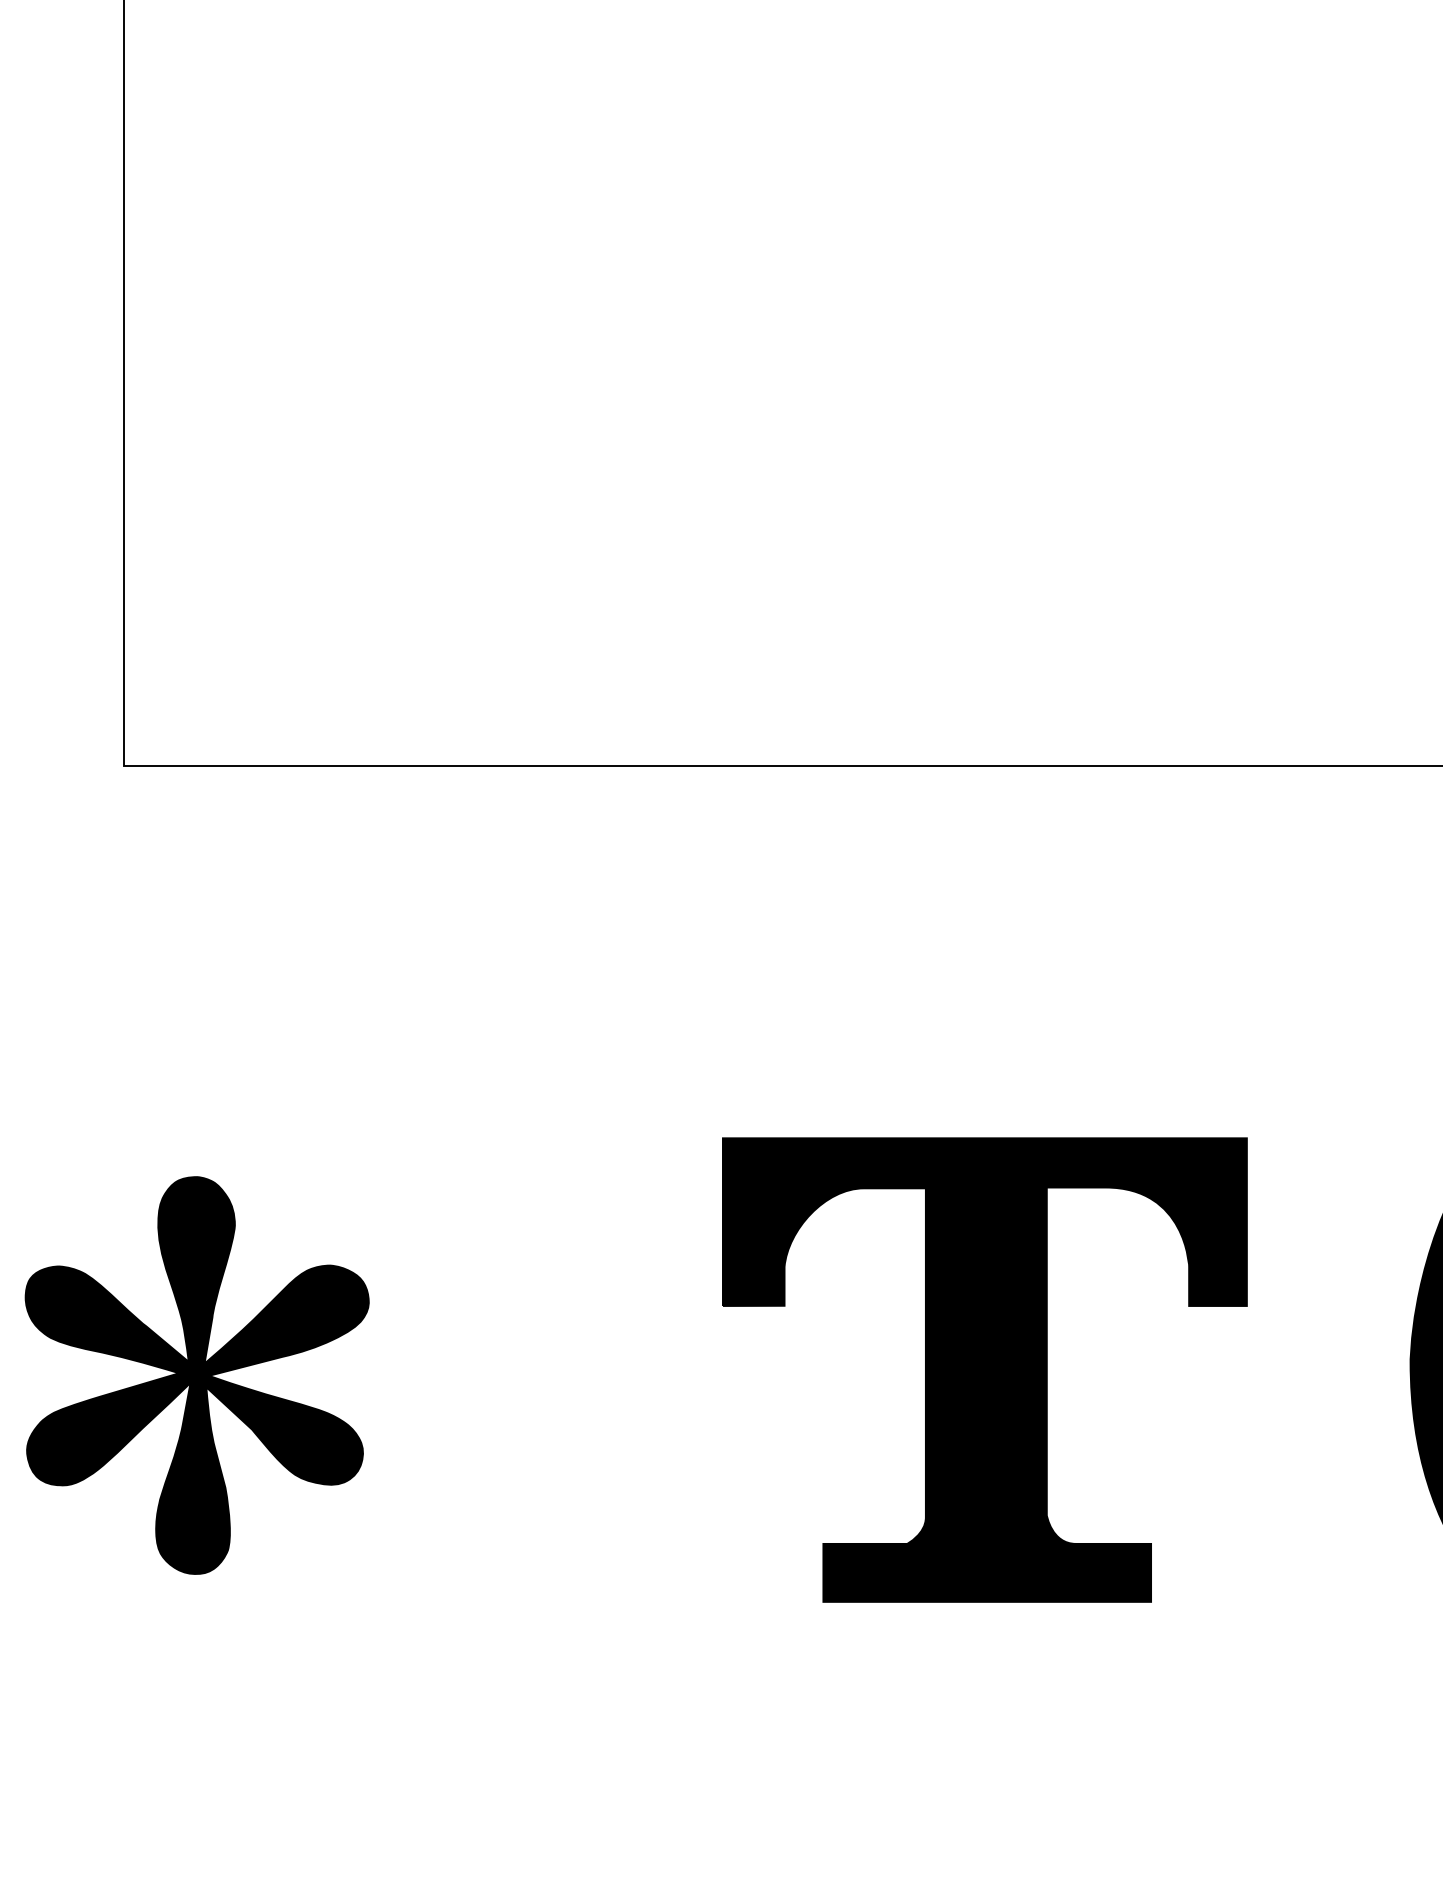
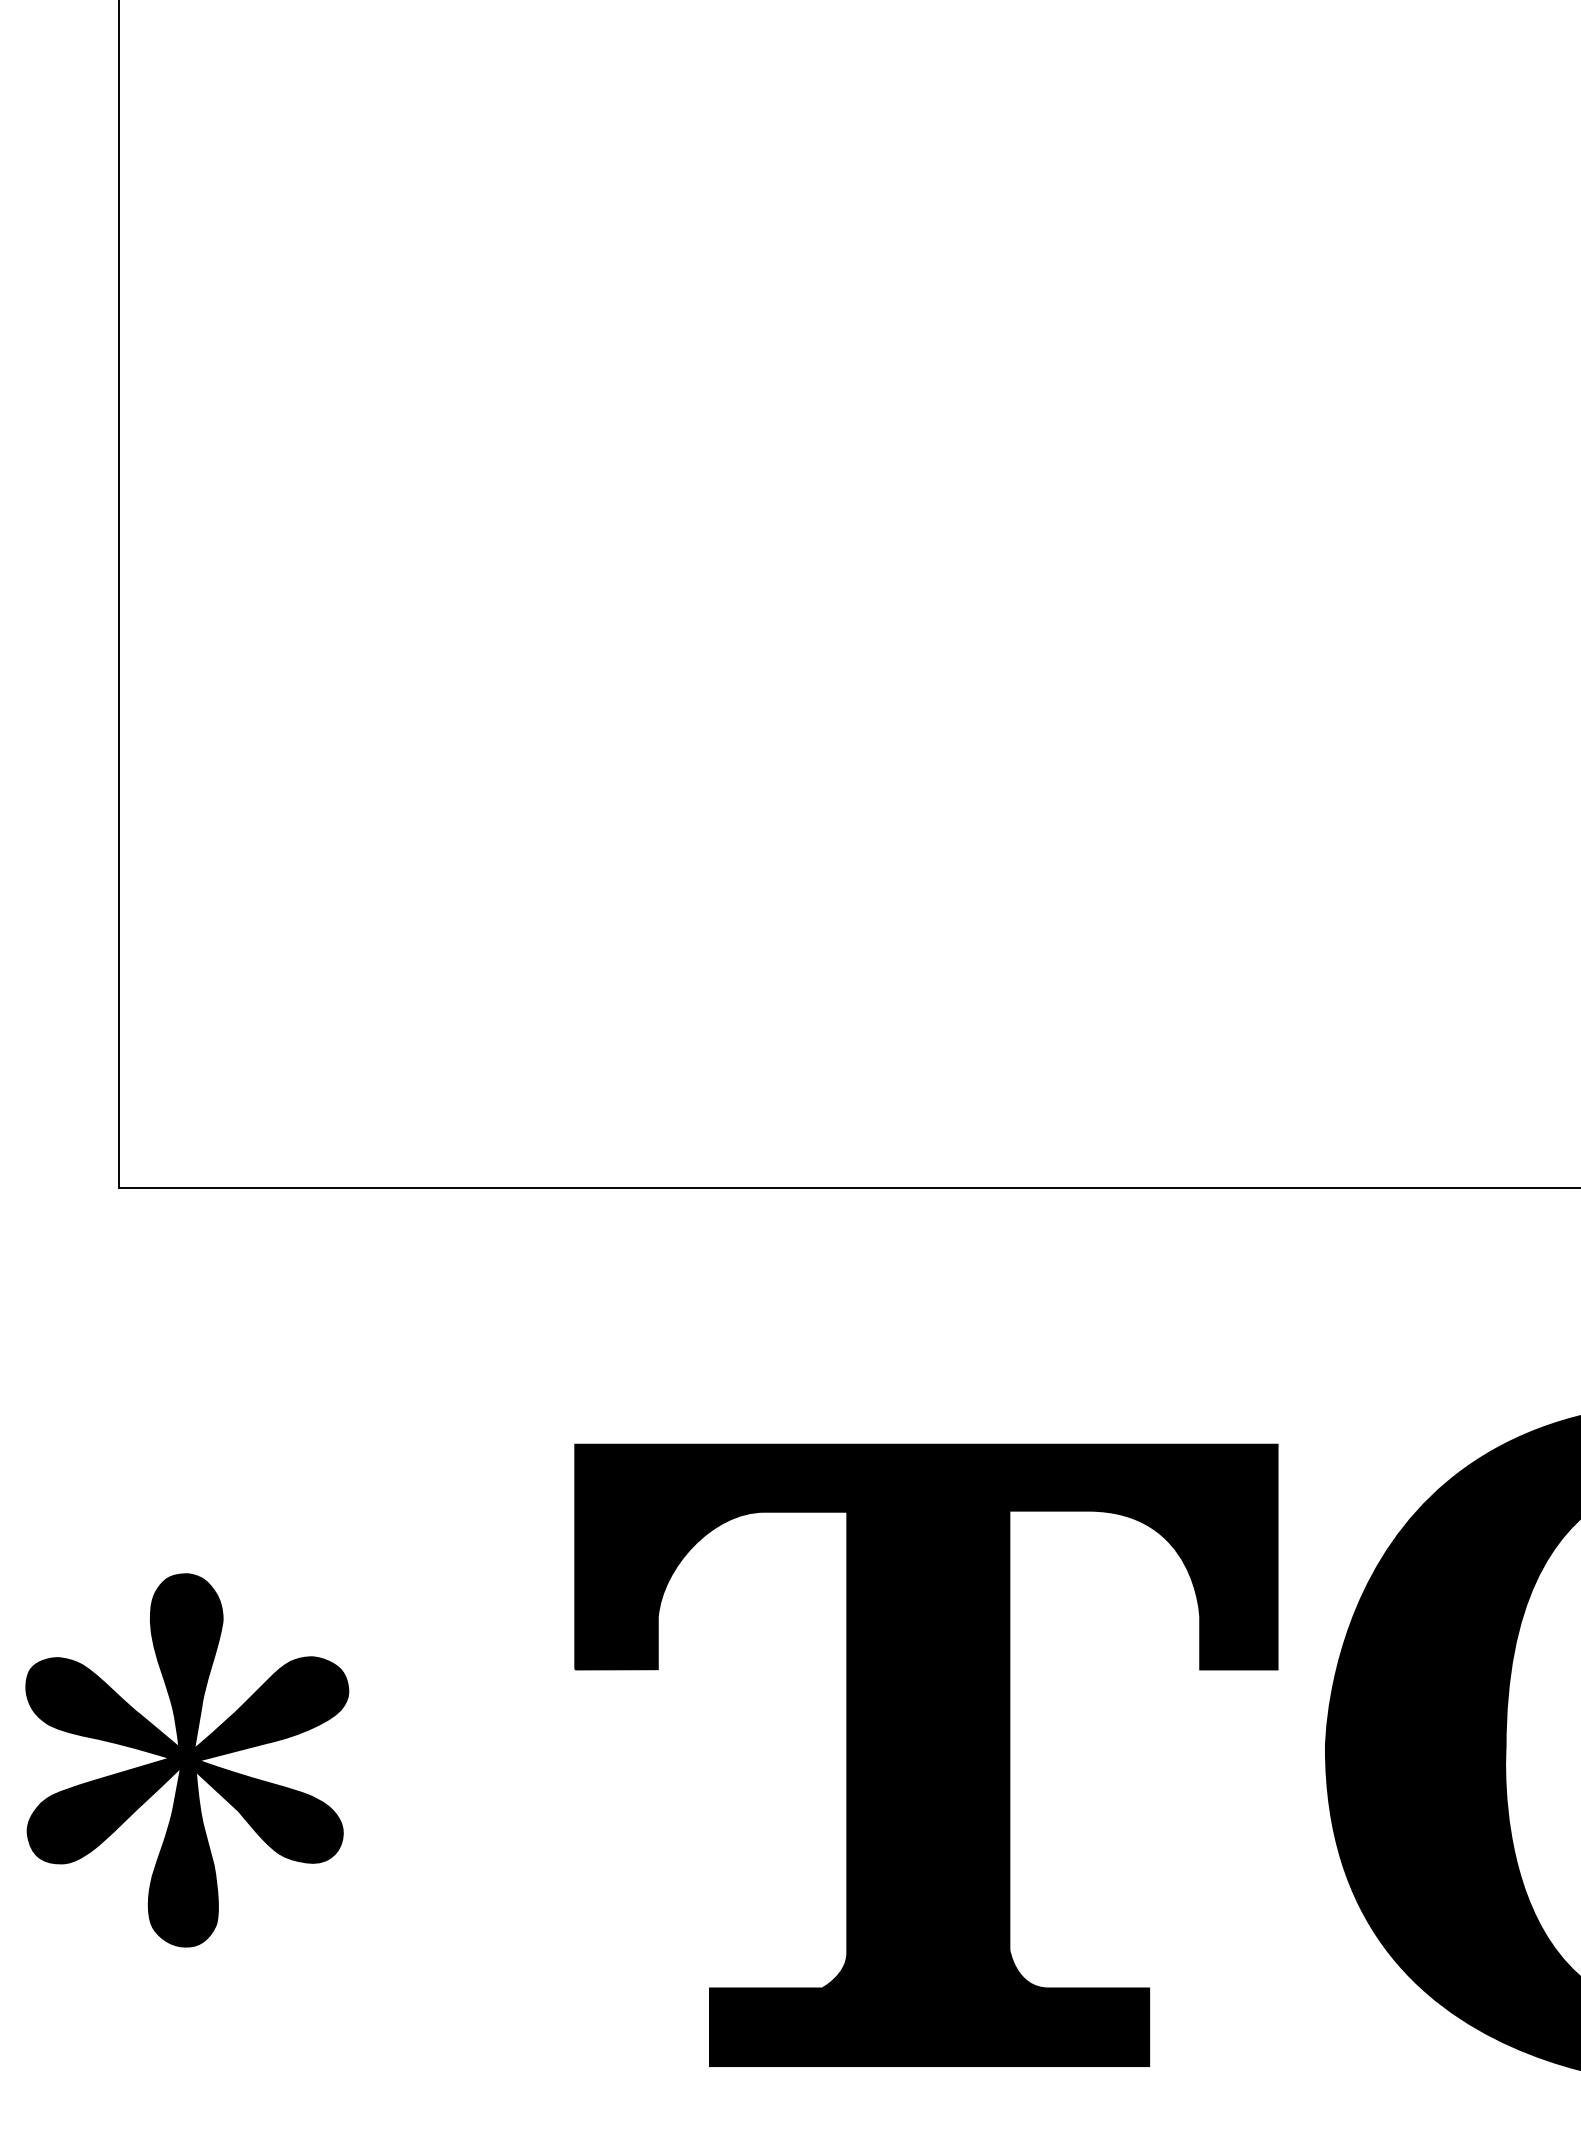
part: (984, 1369) -> (926, 1754), size x1.43

